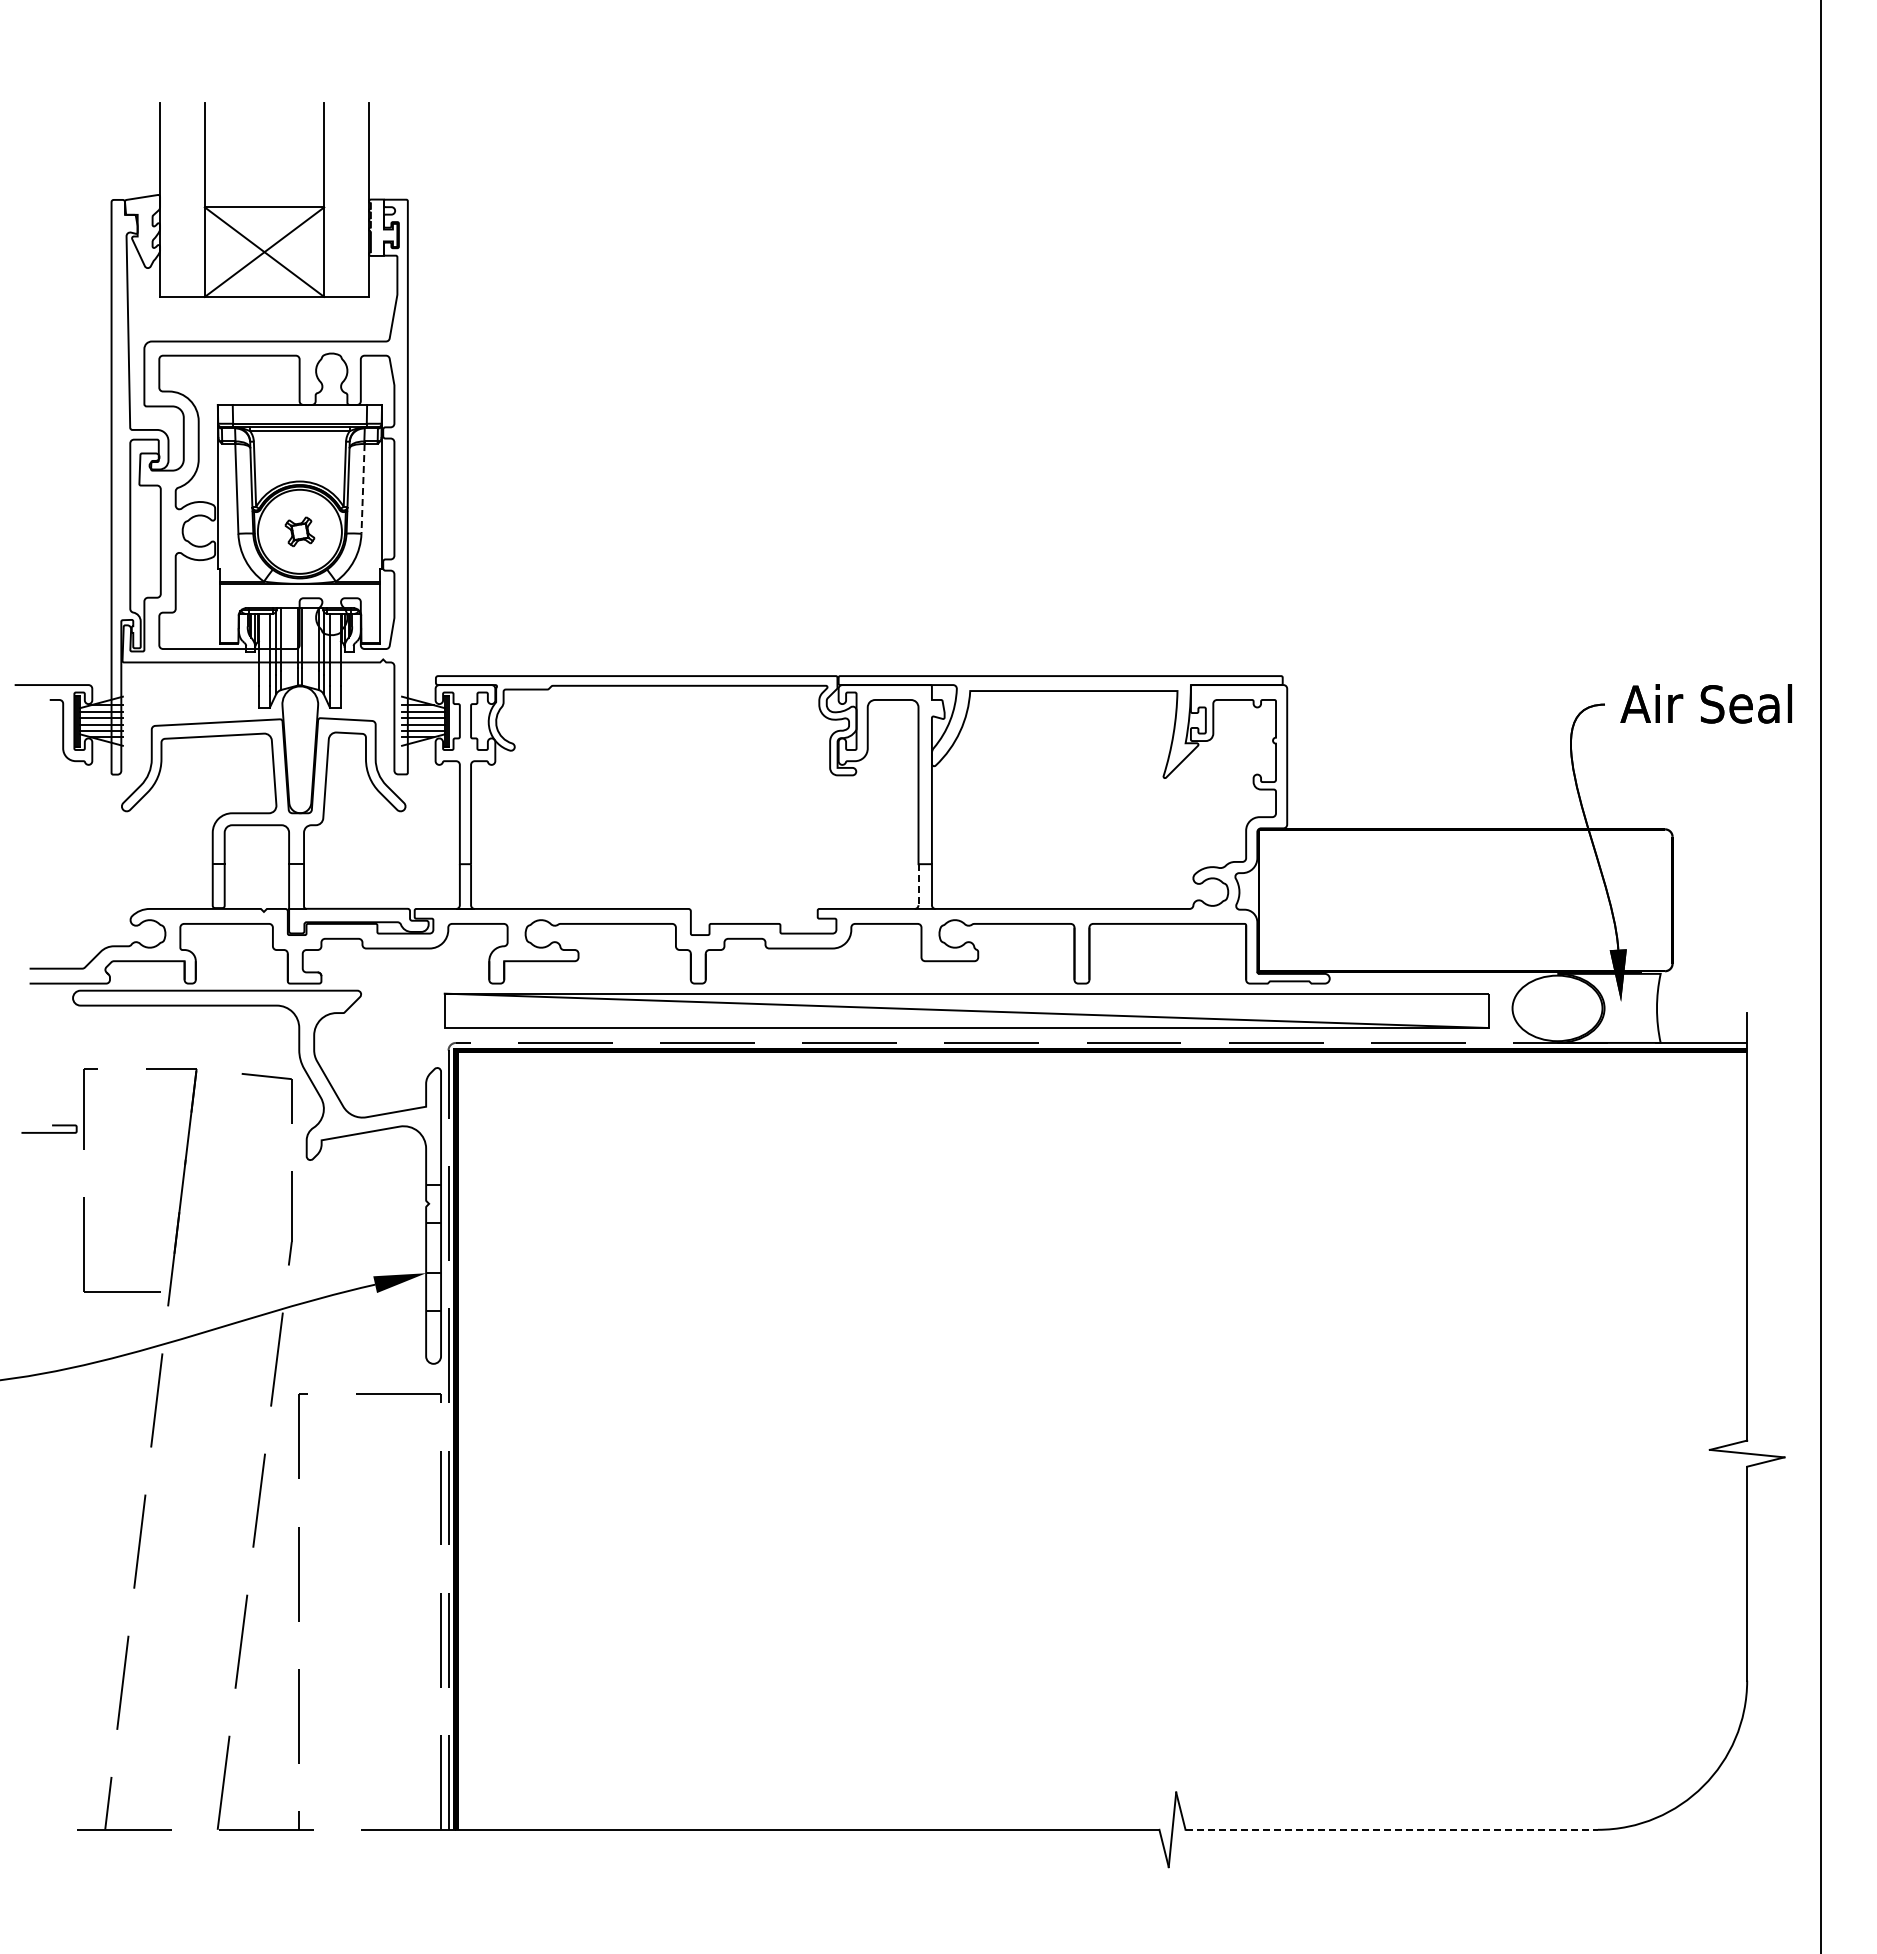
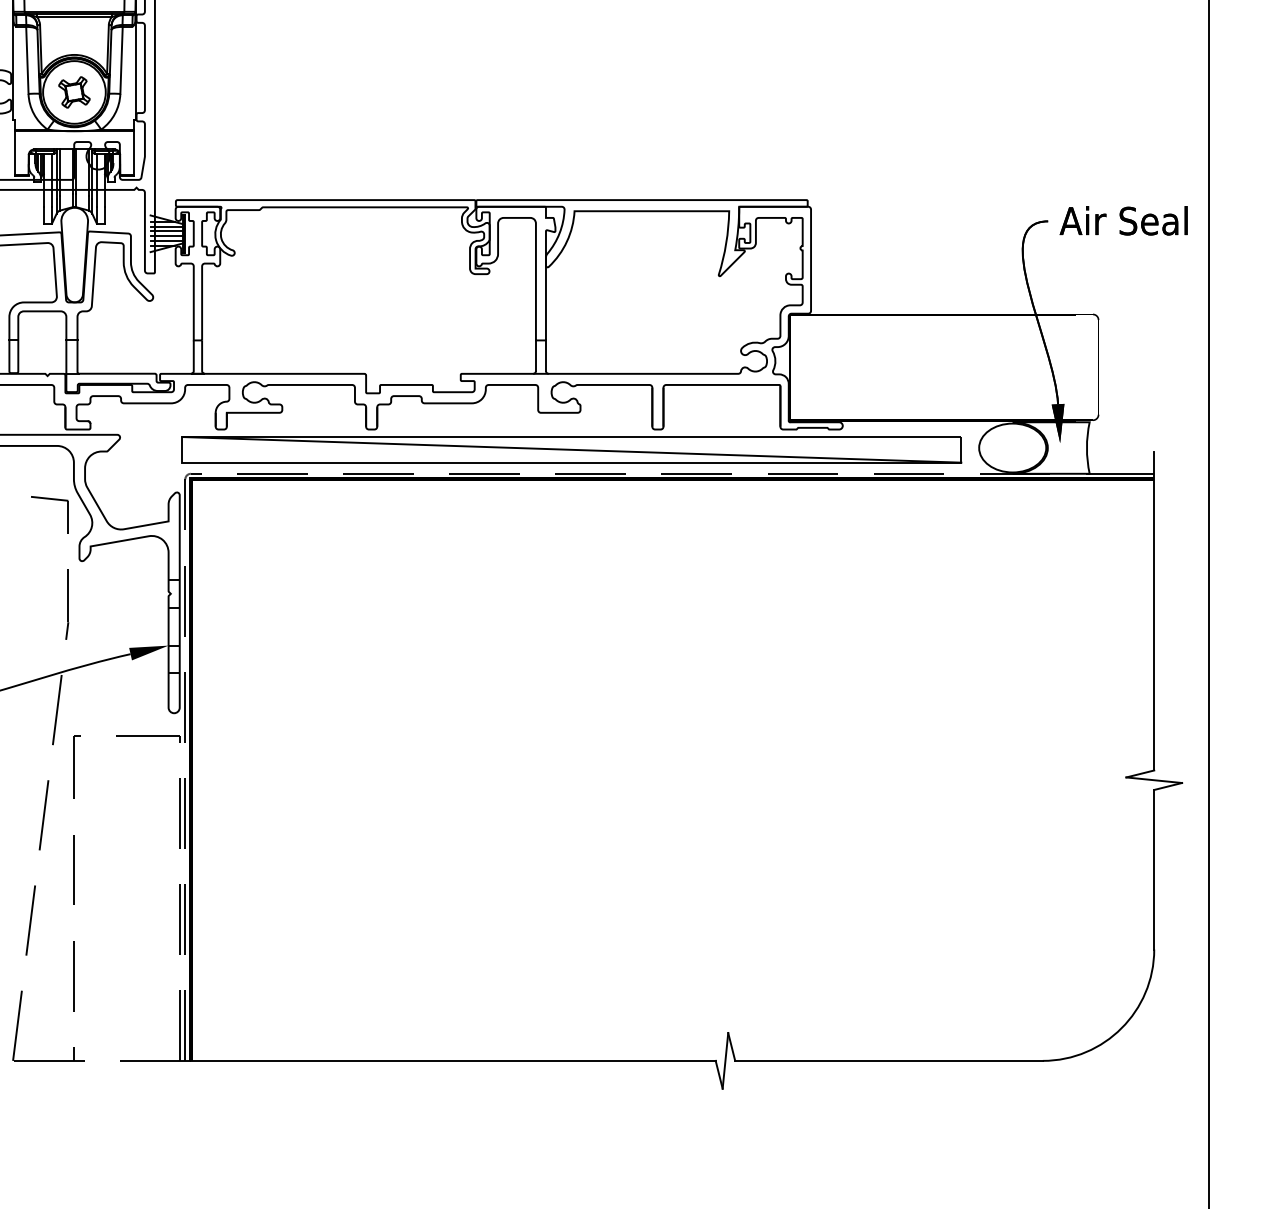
line: (363, 488) -> (121, 60), dashed -> solid
part: (299, 531) -> (74, 92), size x1.43
line: (918, 884) -> (535, 355), dashed -> solid
line: (1392, 1829) -> (889, 1060), dashed -> solid

